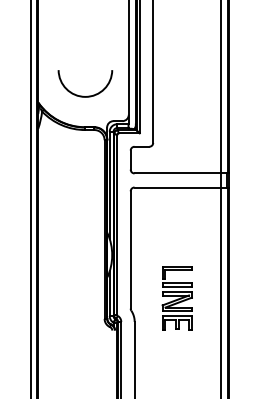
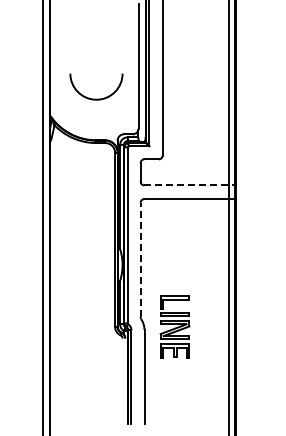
arc: (85, 95) -> (96, 98), moved
line: (181, 173) -> (190, 185), solid -> dashed
line: (130, 249) -> (140, 259), solid -> dashed
part: (176, 297) -> (174, 326), moved

